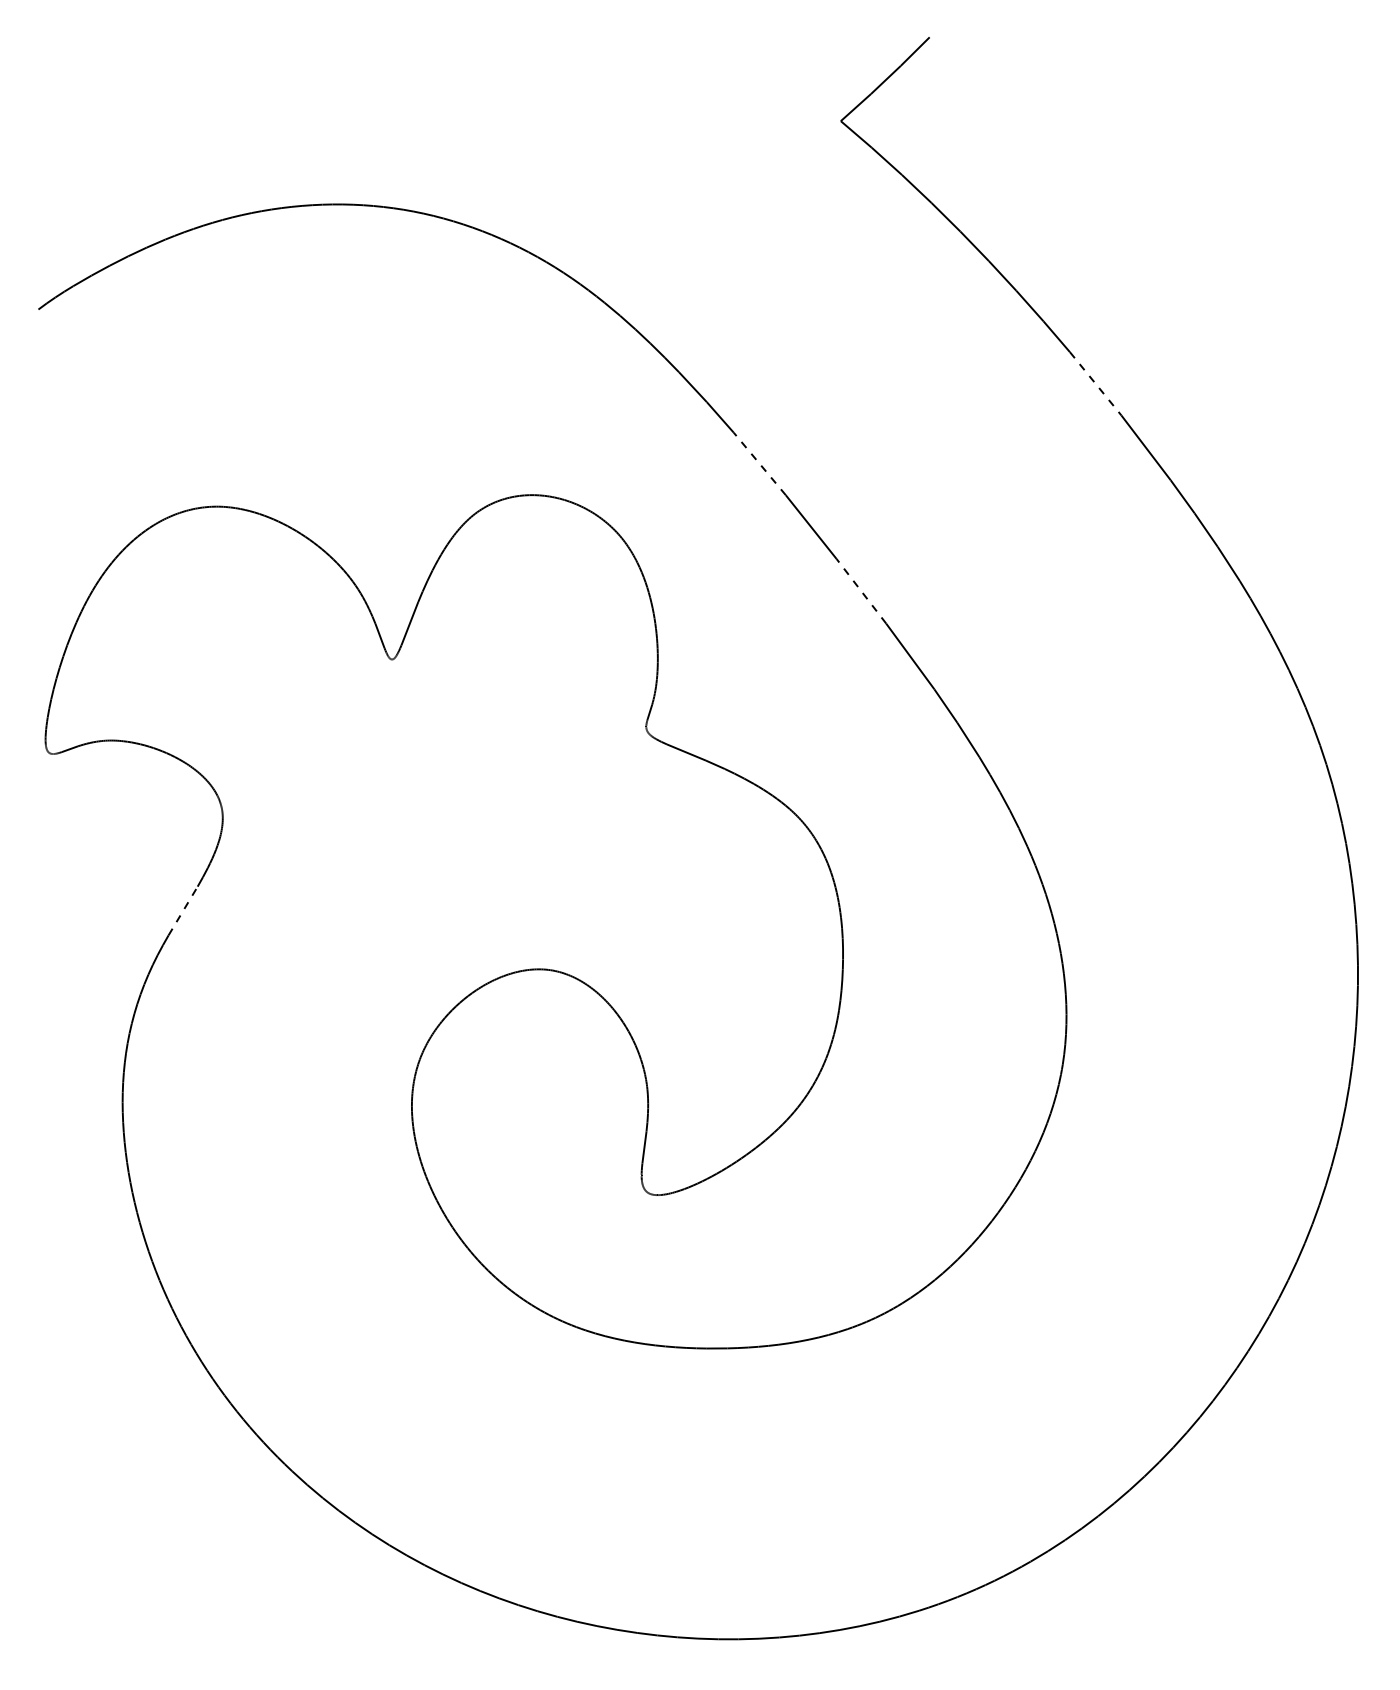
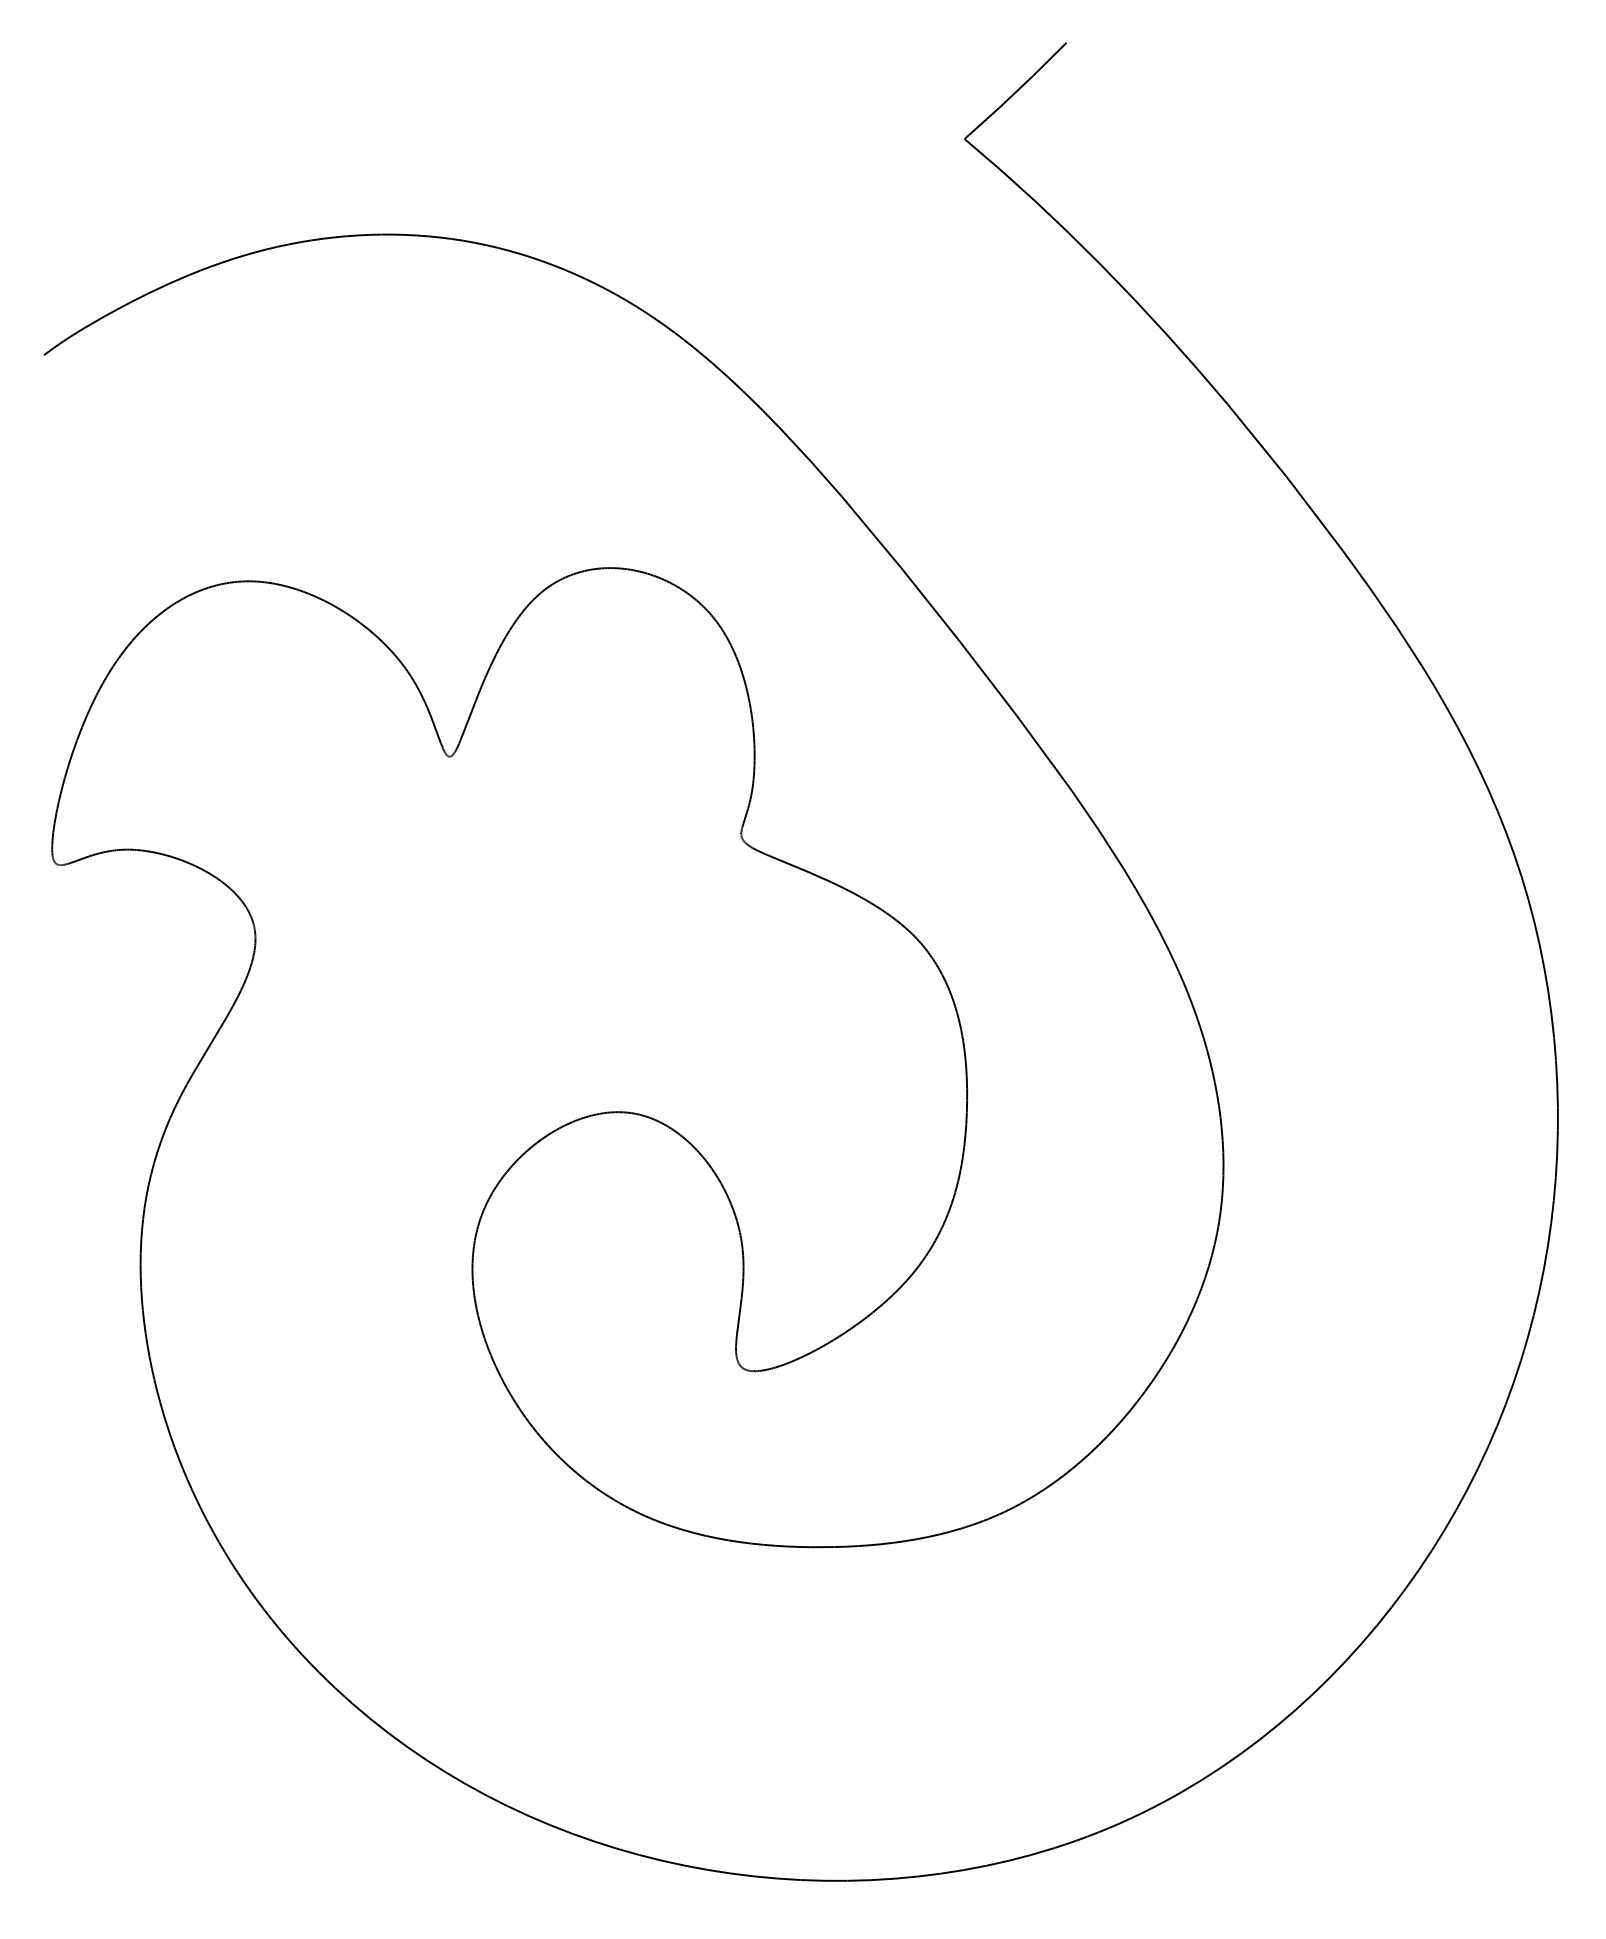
line: (1095, 383) -> (1256, 440), dashed -> solid
line: (759, 464) -> (871, 532), dashed -> solid
line: (861, 591) -> (988, 678), dashed -> solid
line: (183, 911) -> (210, 1045), dashed -> solid

